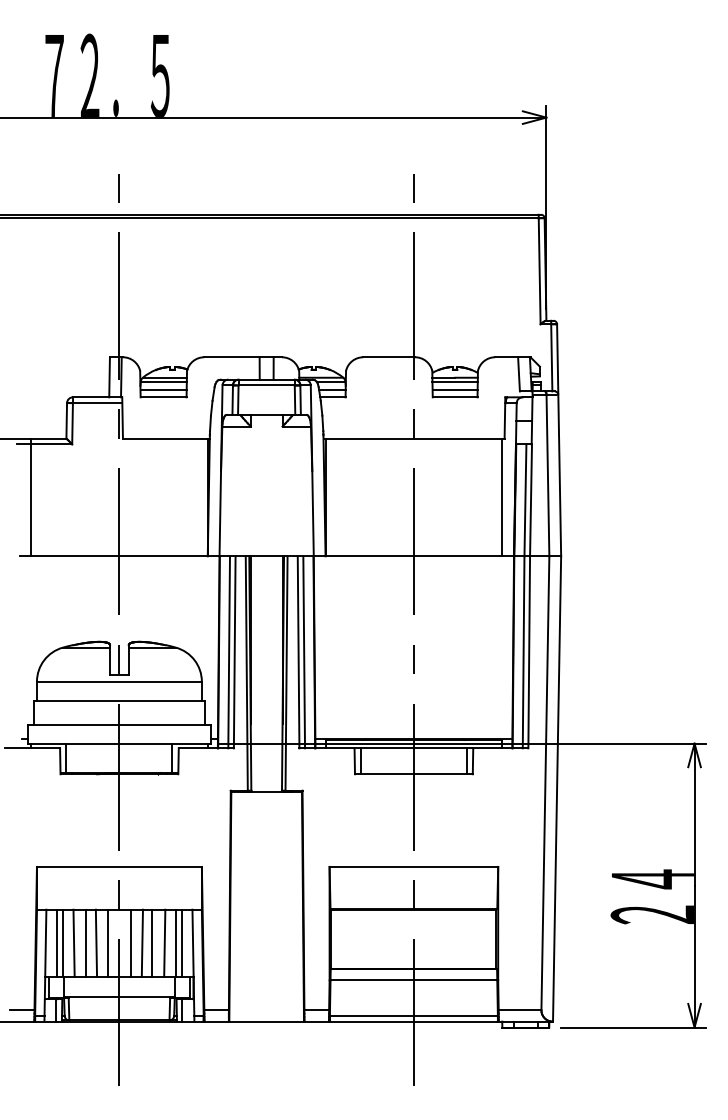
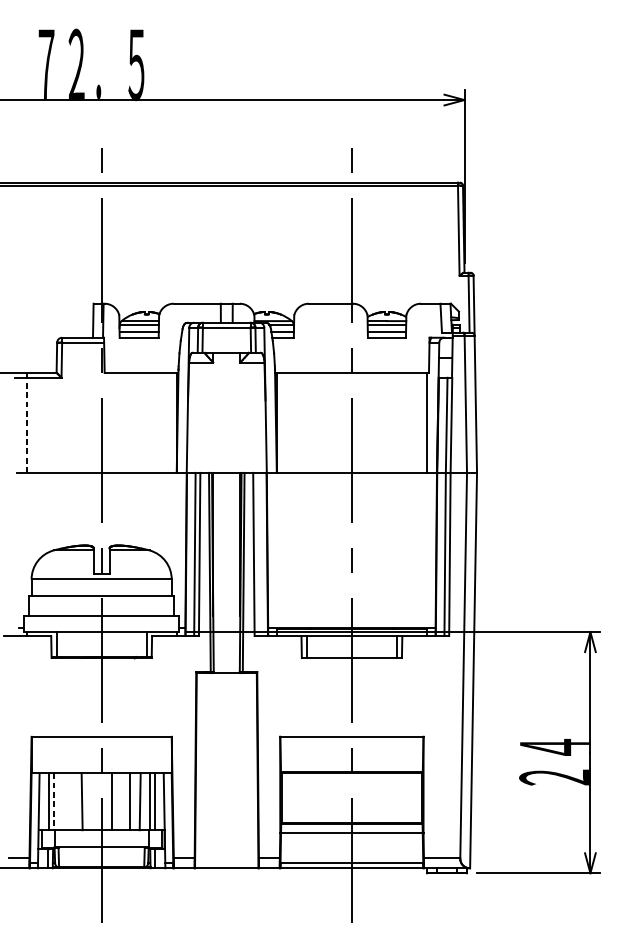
line: (31, 497) -> (26, 422), solid -> dashed
line: (304, 652) -> (258, 554), removed
line: (73, 942) -> (62, 801), removed
line: (86, 942) -> (73, 801), removed
line: (107, 942) -> (91, 801), removed
line: (141, 942) -> (120, 801), removed
line: (62, 943) -> (53, 801), solid -> dashed

